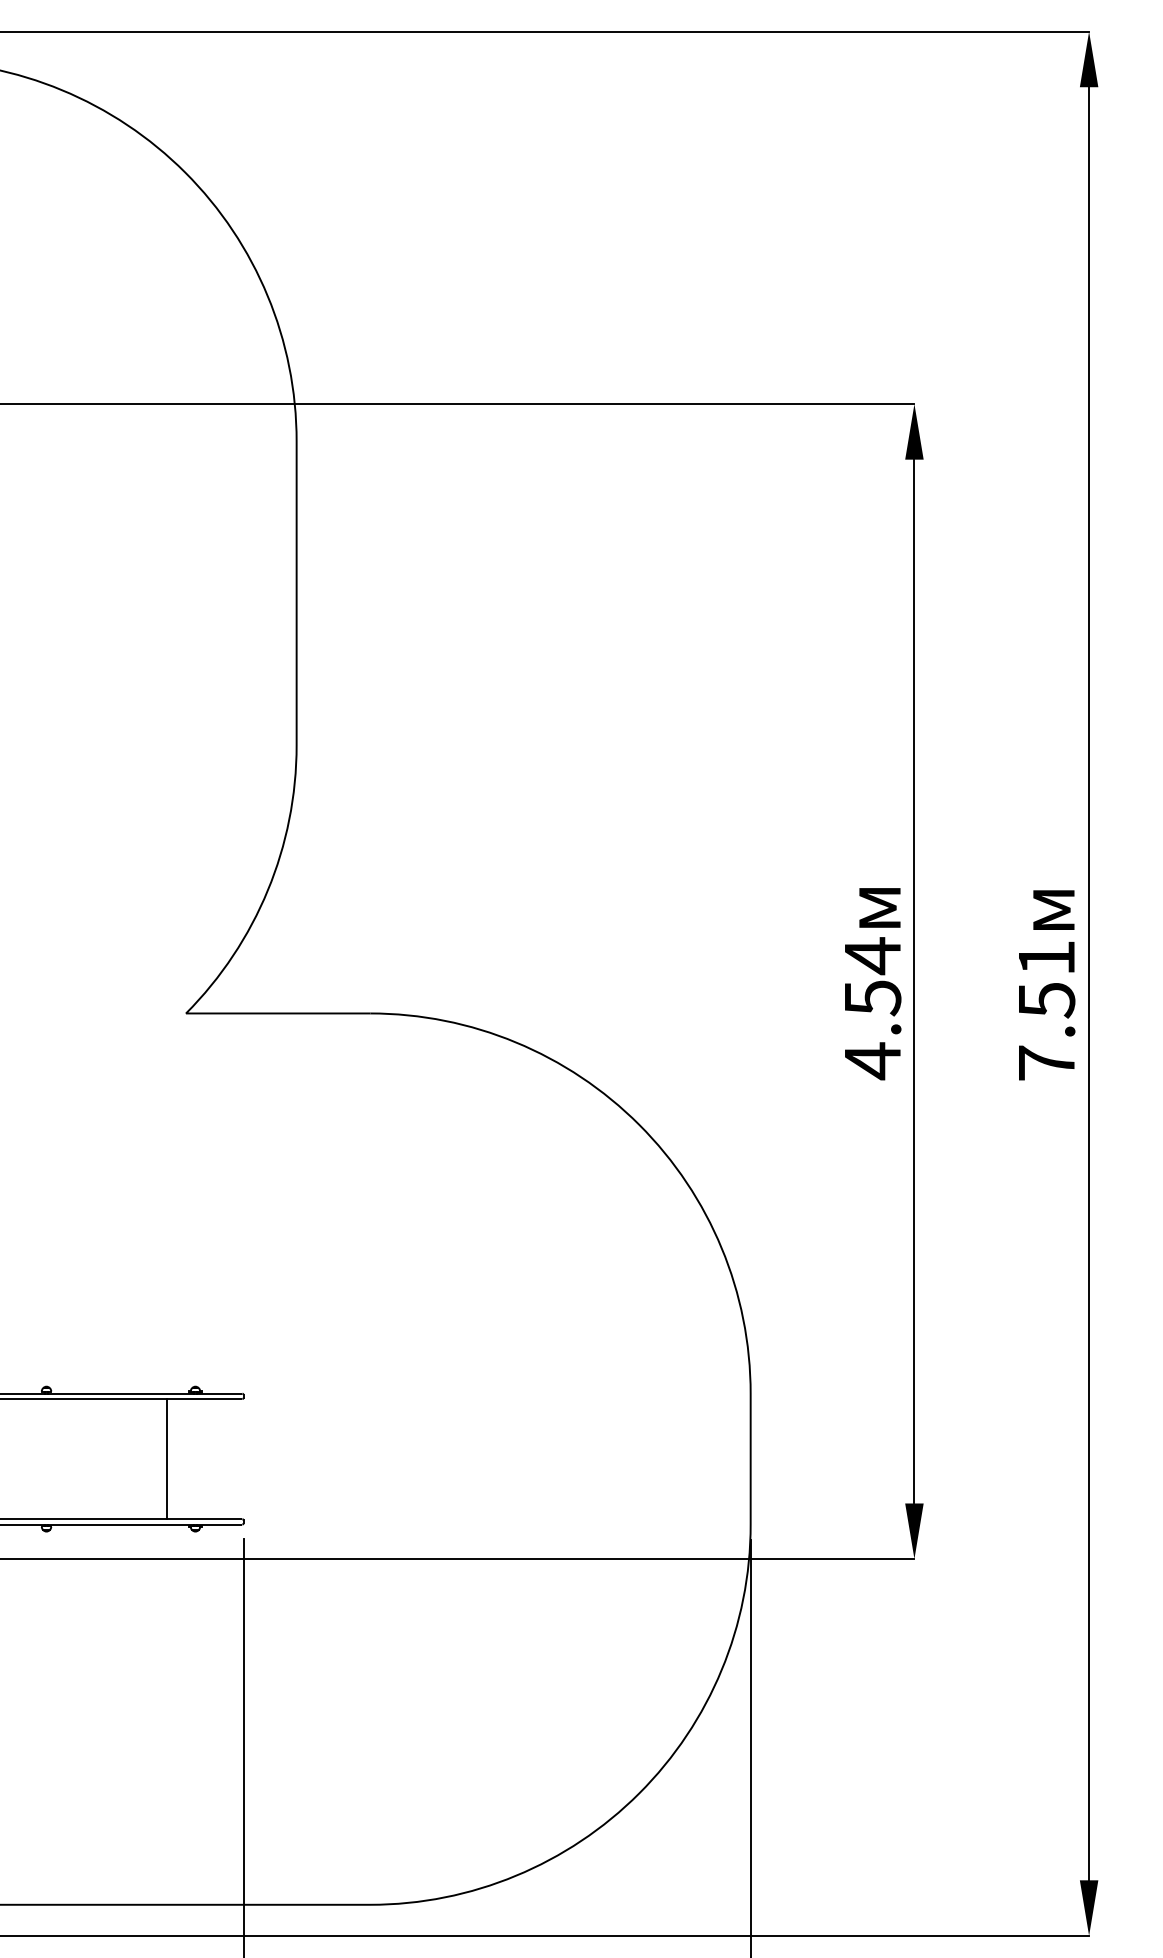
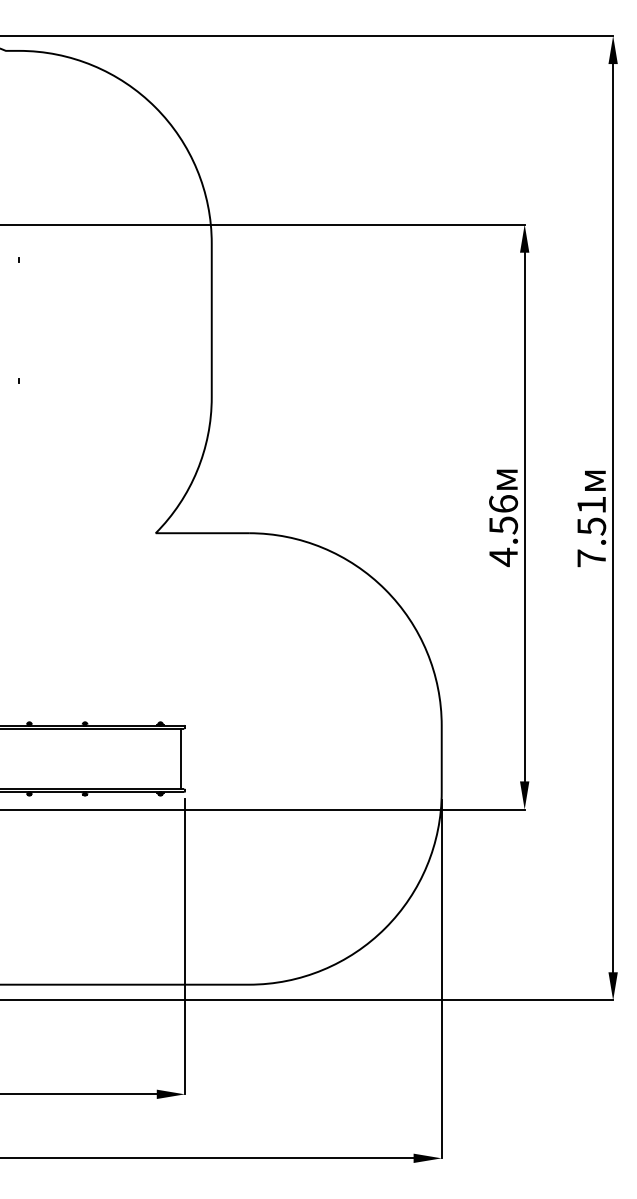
text: (872, 954) -> (503, 503), 4.54 -> 4.56
line: (167, 1458) -> (181, 758), moved

